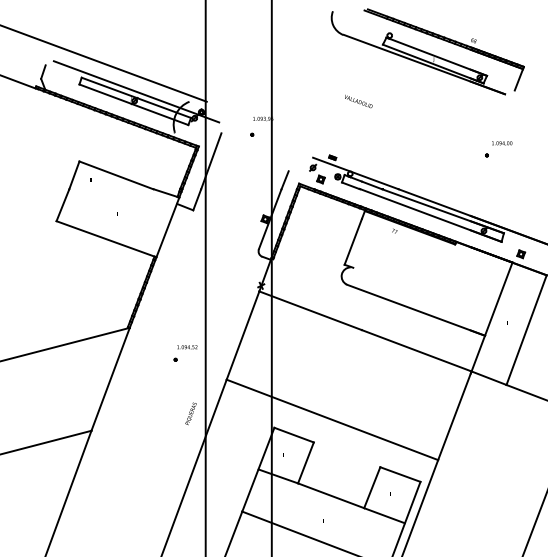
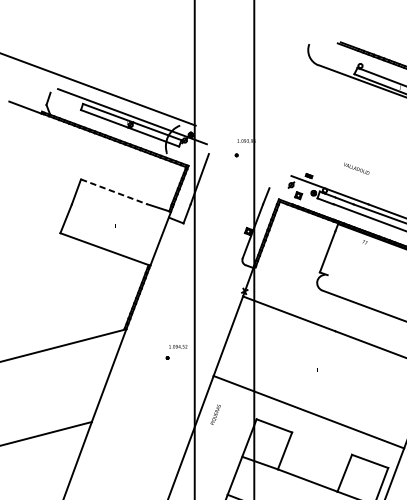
text: (358, 101) -> (356, 168), moved
line: (116, 175) -> (114, 192), solid -> dashed
text: (190, 413) -> (215, 414), moved

